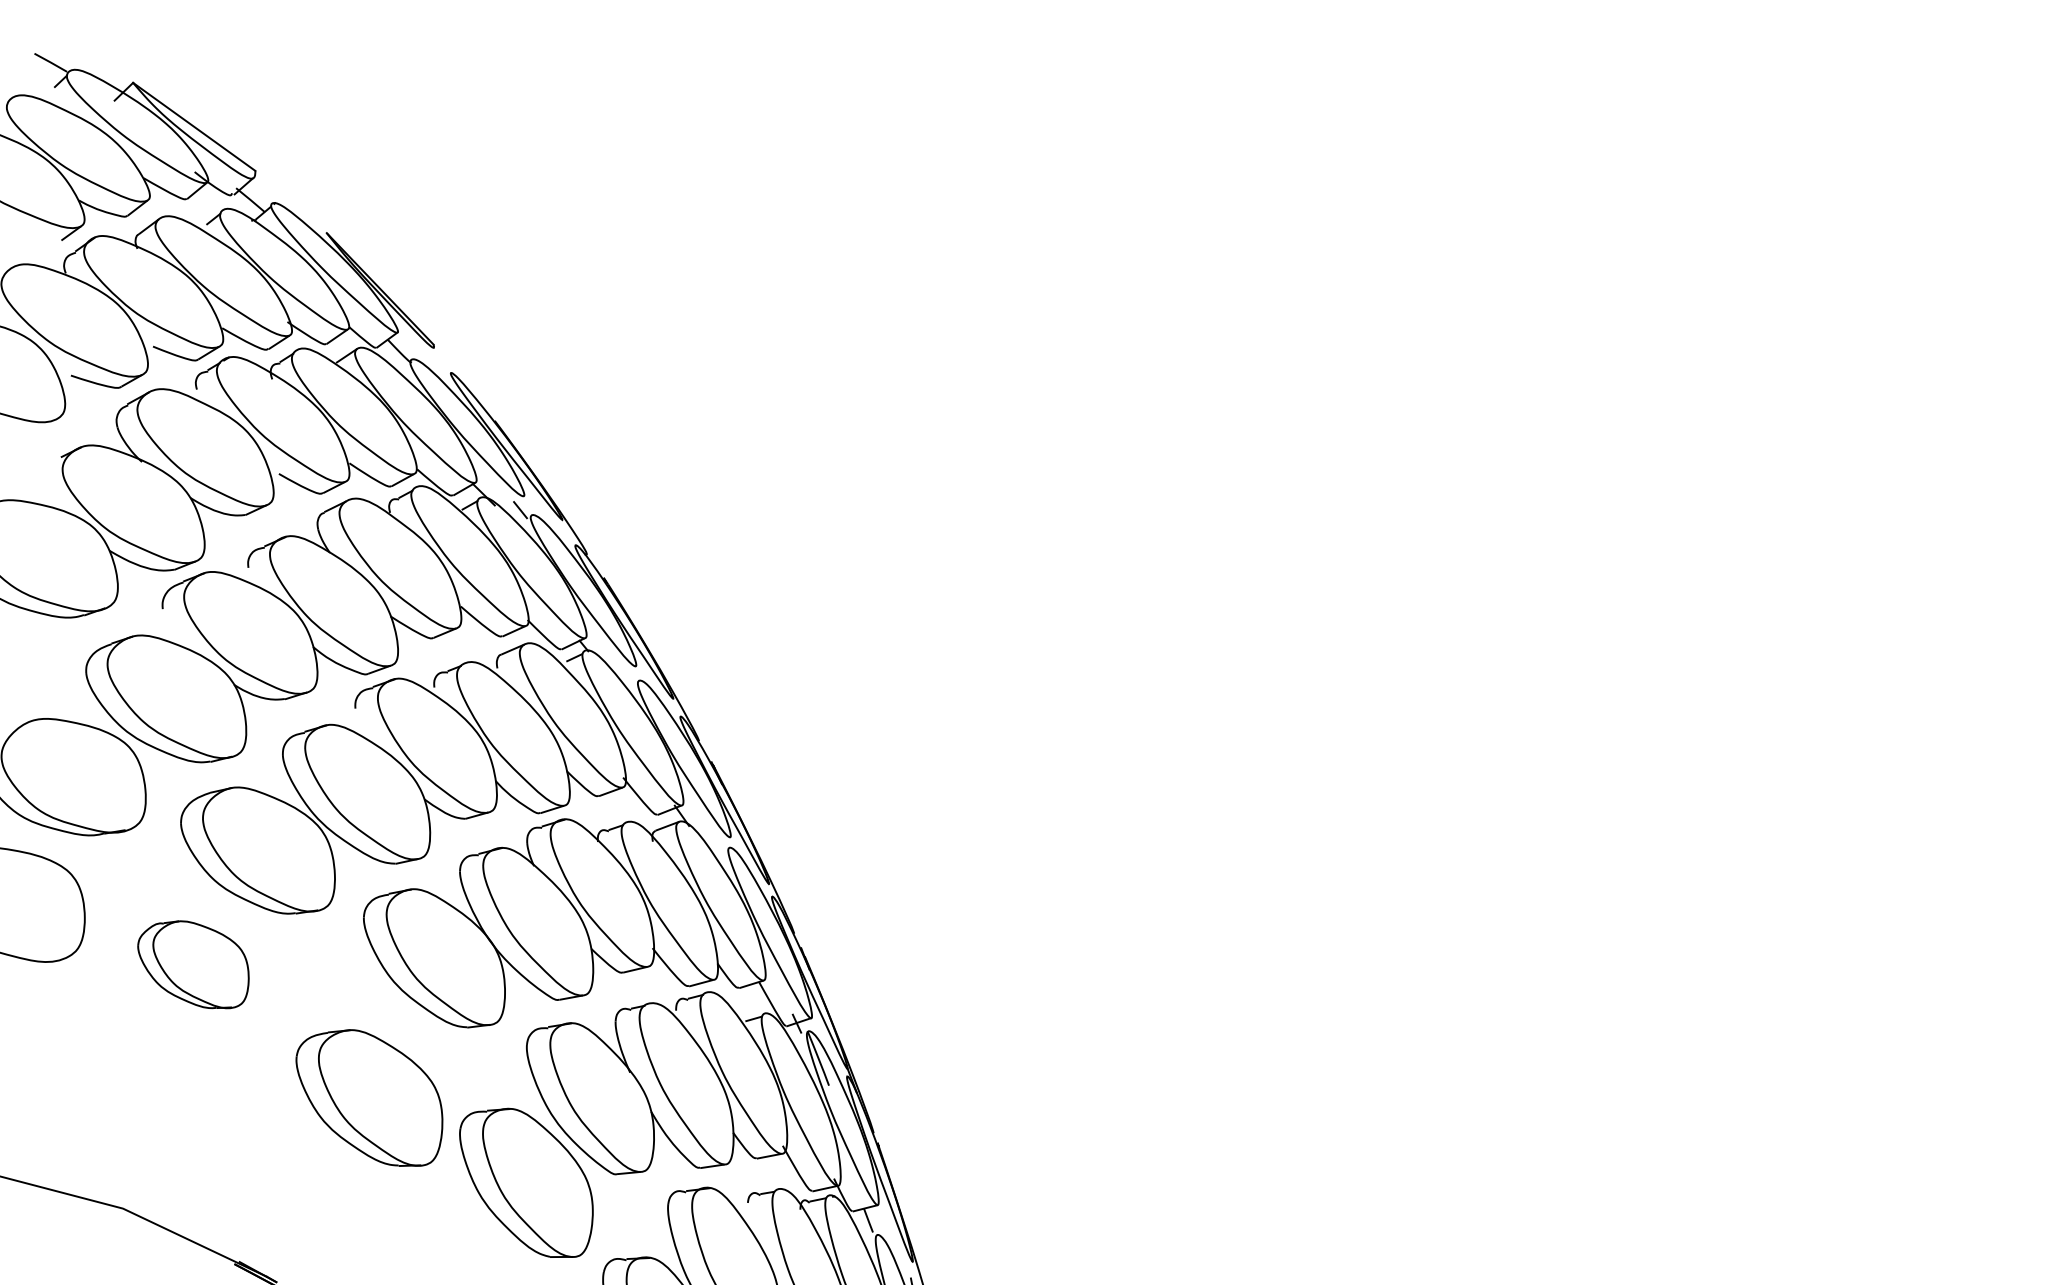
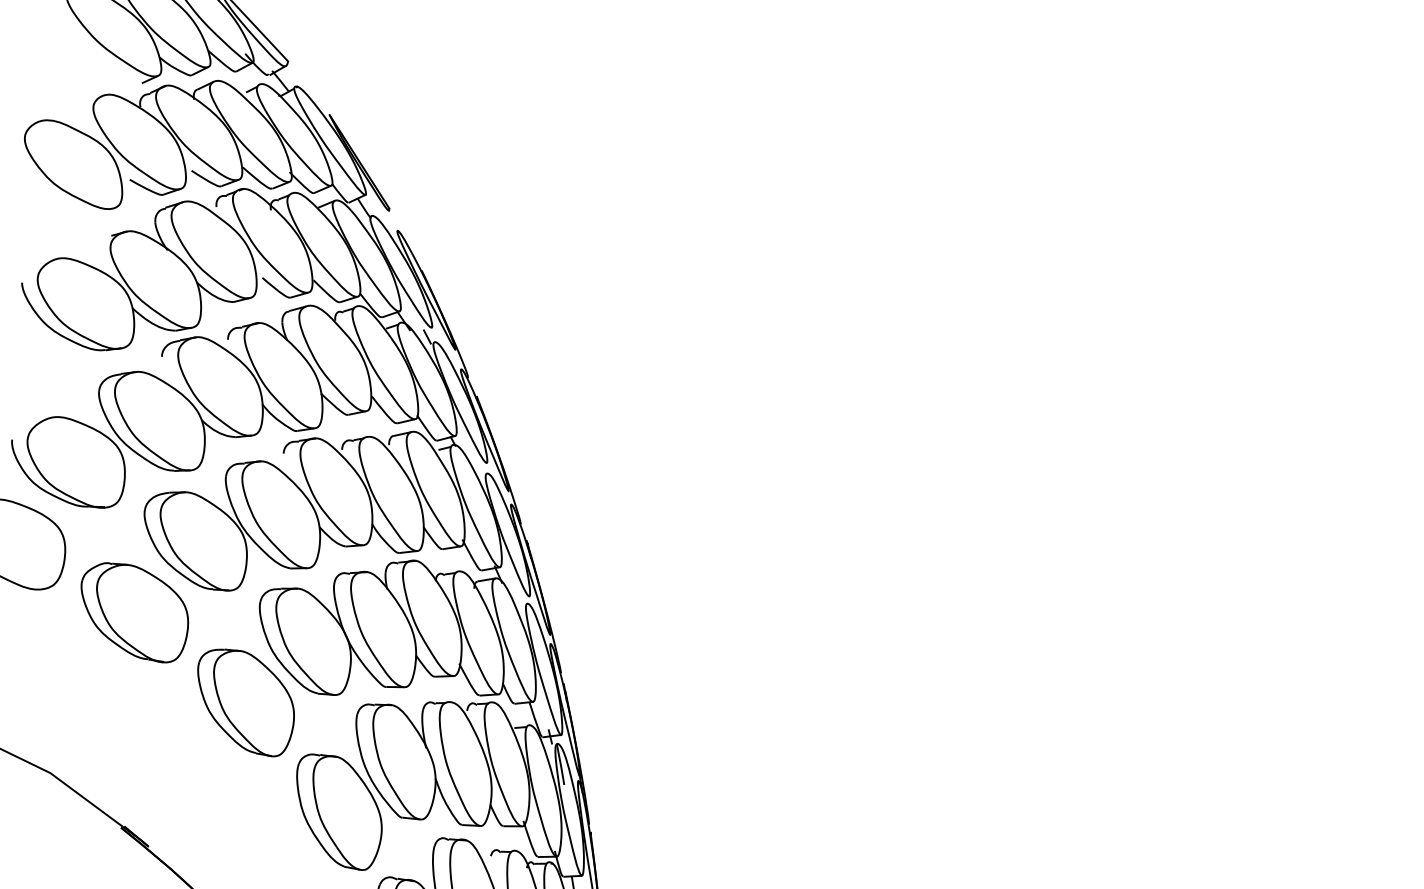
part: (193, 964) -> (133, 611), size x1.43
part: (369, 1097) -> (244, 701), moved

